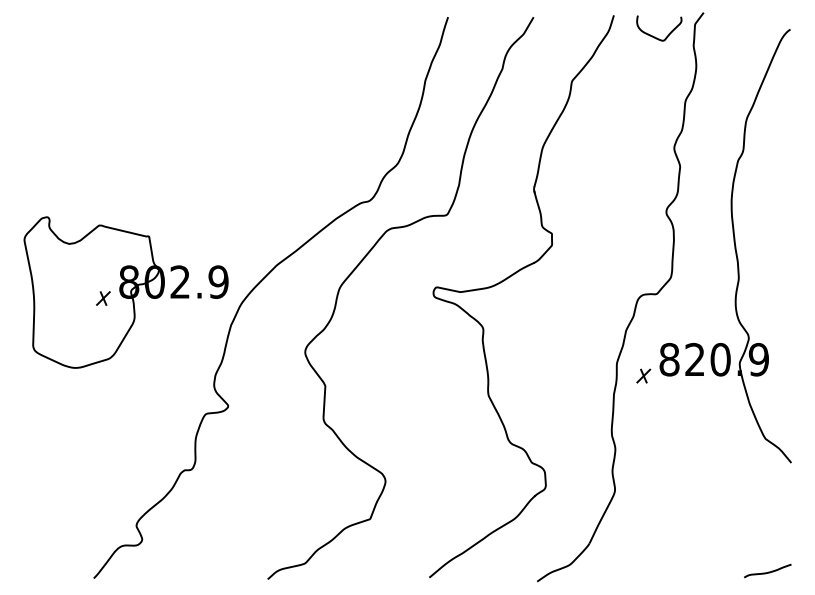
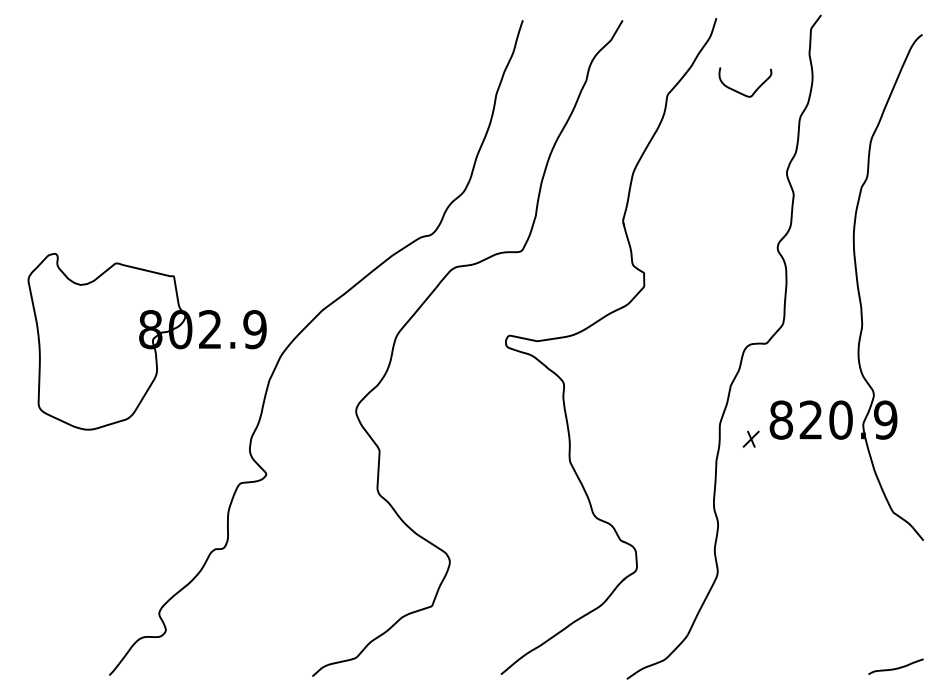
curve: (655, 37) -> (741, 92), moved
part: (103, 298) -> (120, 348), removed

